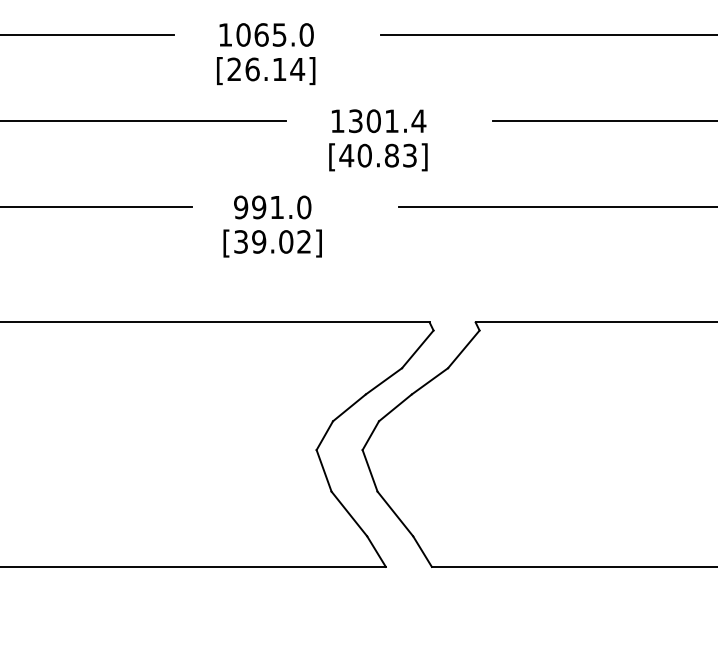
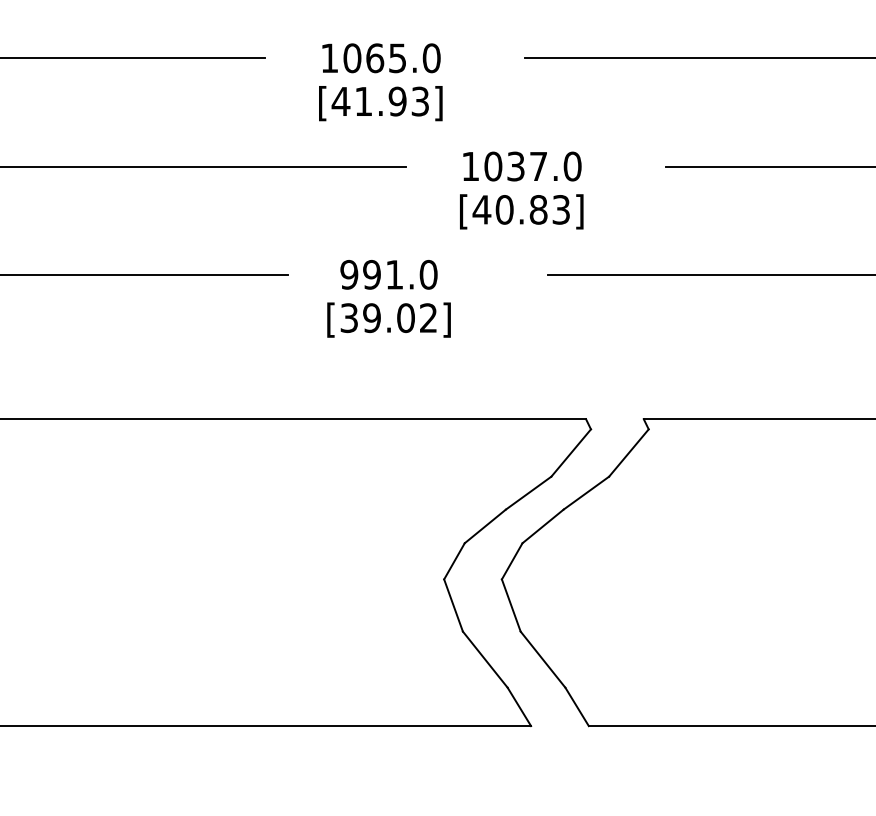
text: (266, 69) -> (381, 101), [26.14] -> [41.93]
text: (387, 121) -> (533, 166), 1301.4 -> 1037.0

